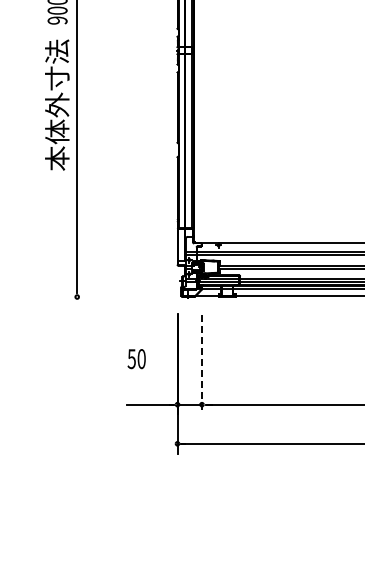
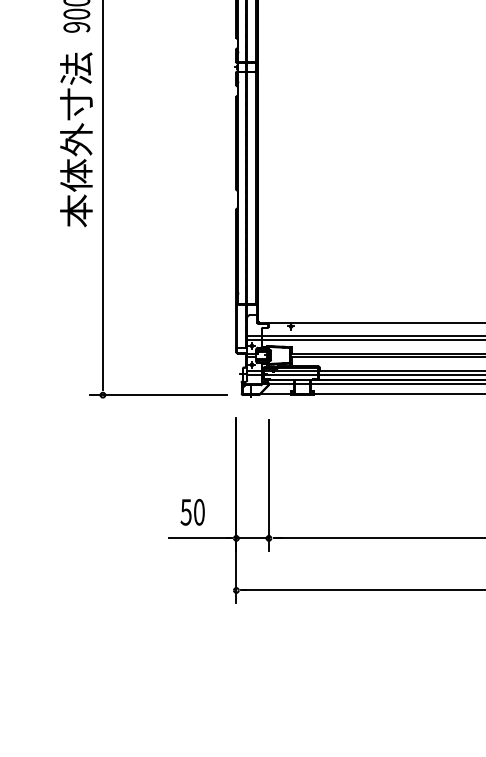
line: (118, 297) -> (157, 395), added
text: (136, 359) -> (192, 512), moved
line: (201, 364) -> (268, 484), dashed -> solid

